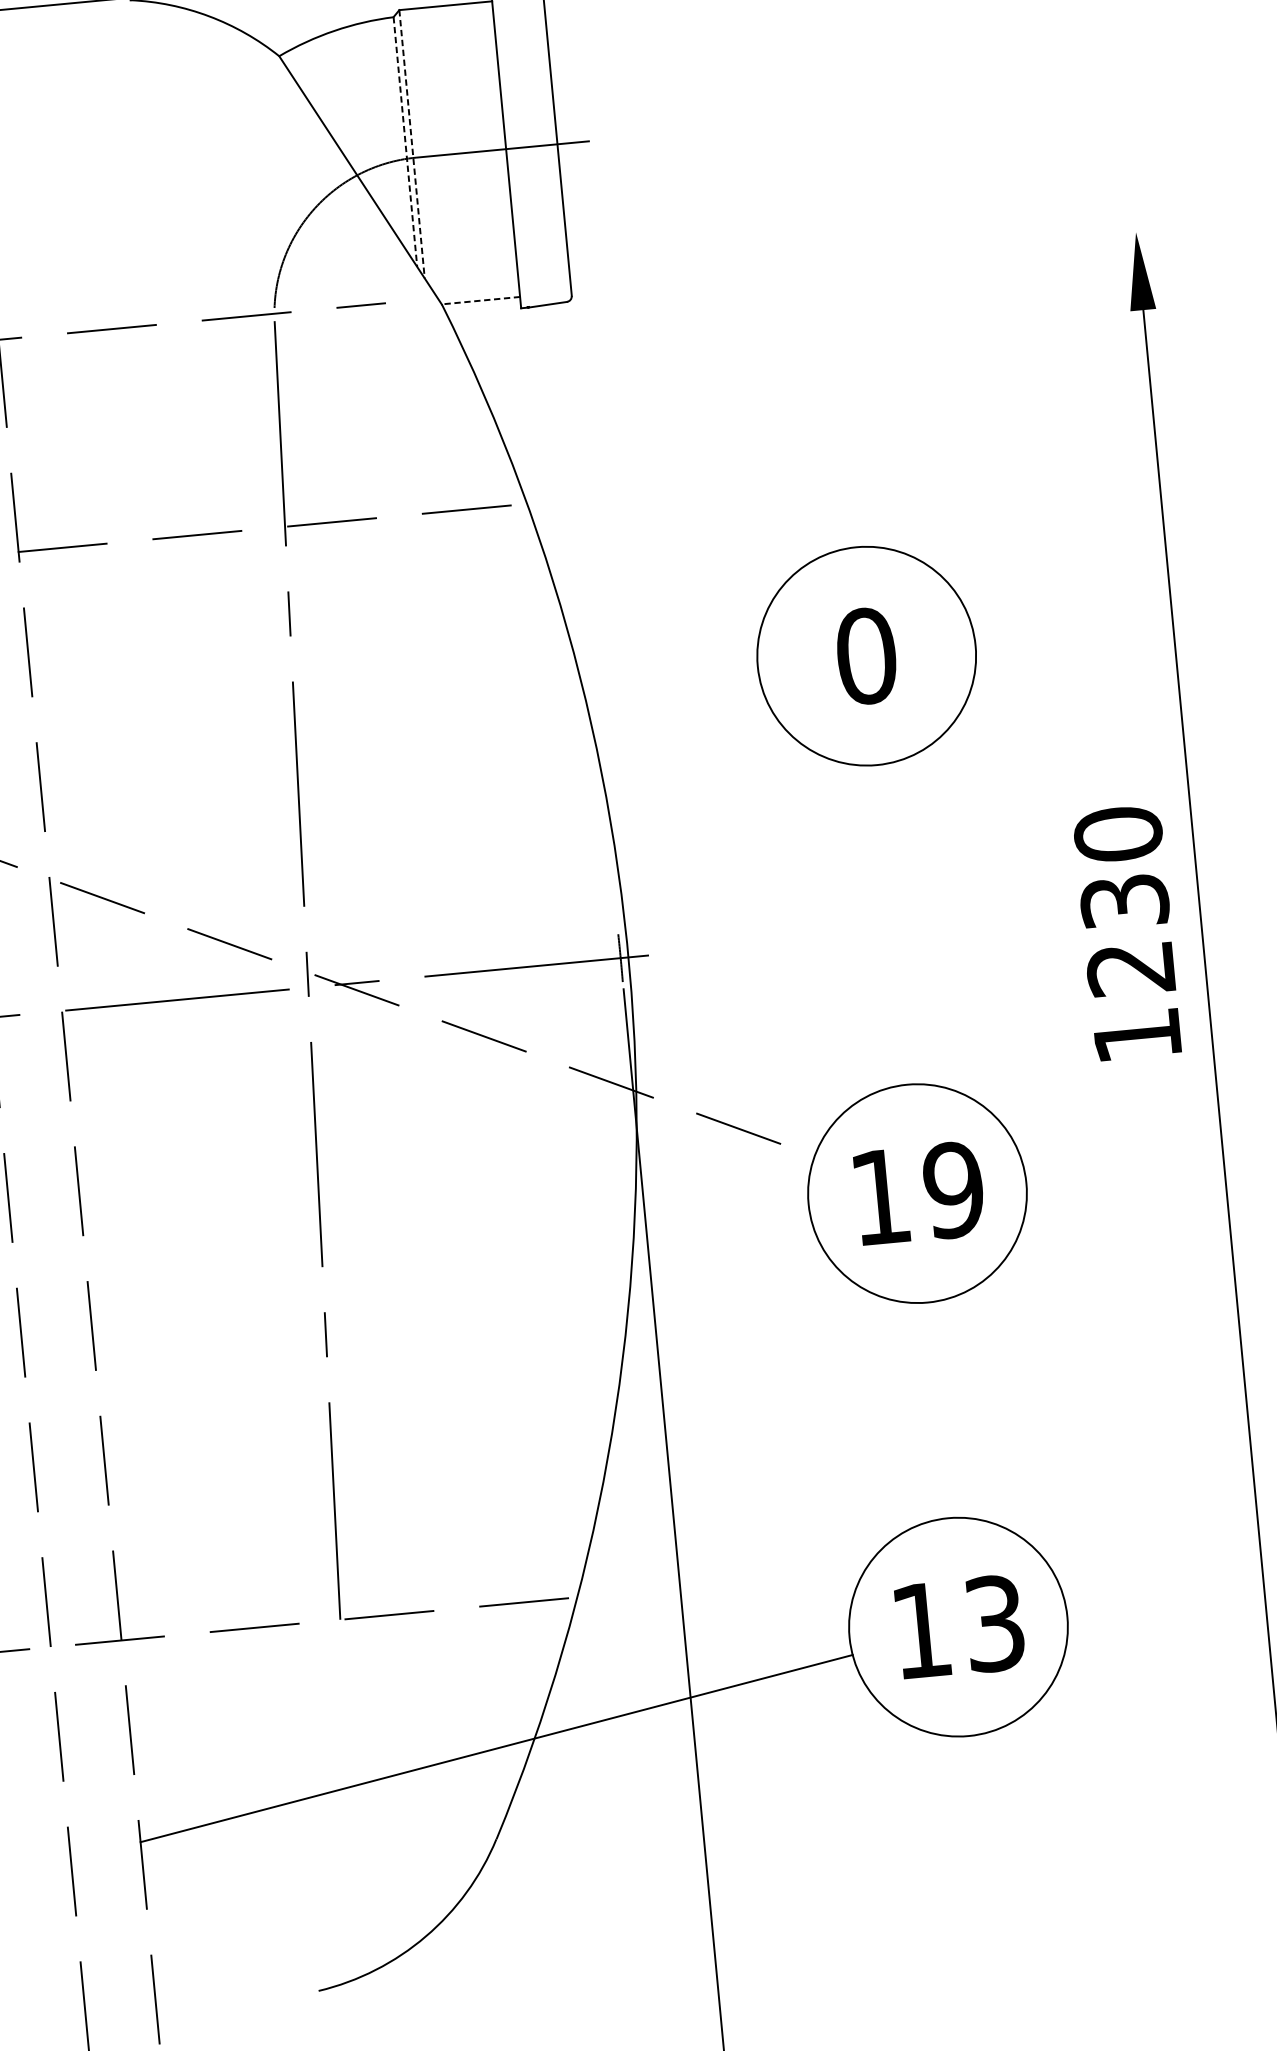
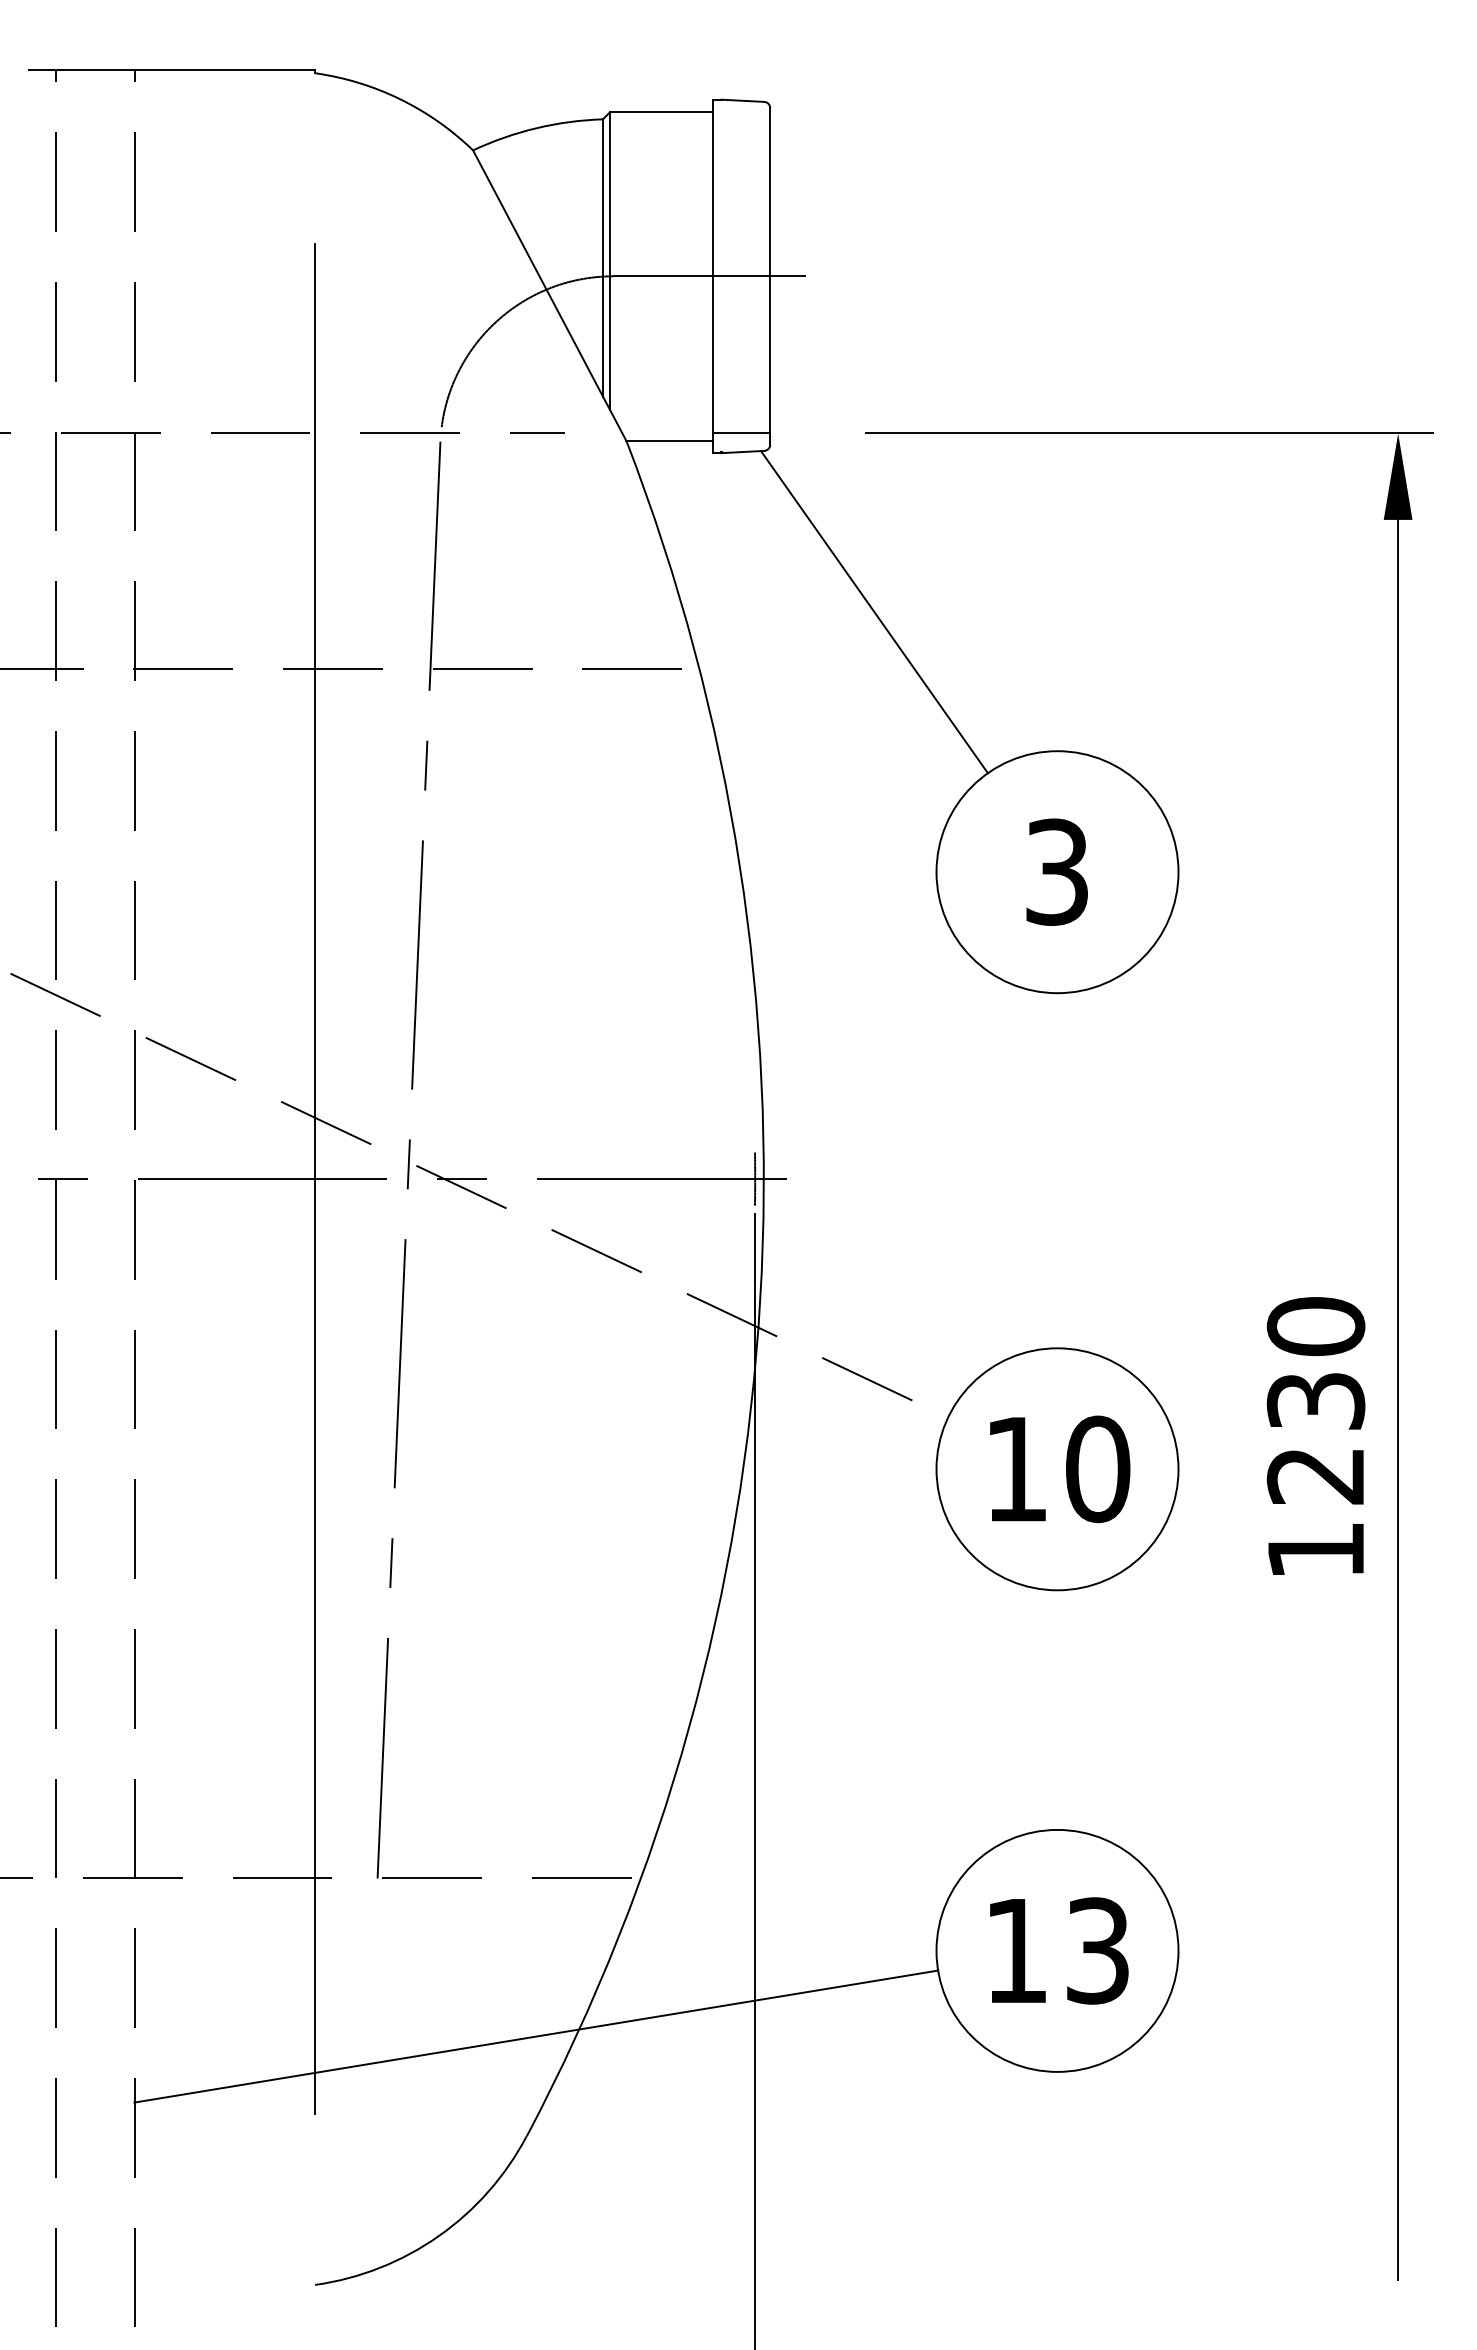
line: (405, 141) -> (603, 257), dashed -> solid
line: (412, 144) -> (610, 261), dashed -> solid
line: (912, 253) -> (1149, 433), added
line: (544, 288) -> (741, 433), added
line: (480, 300) -> (669, 440), dashed -> solid
line: (679, 438) -> (874, 612), added
text: (866, 655) -> (1057, 871), 0 -> 3
text: (1127, 932) -> (1315, 1435), moved
line: (224, 995) -> (315, 1178), added
text: (953, 1190) -> (1097, 1469), 19 -> 10

